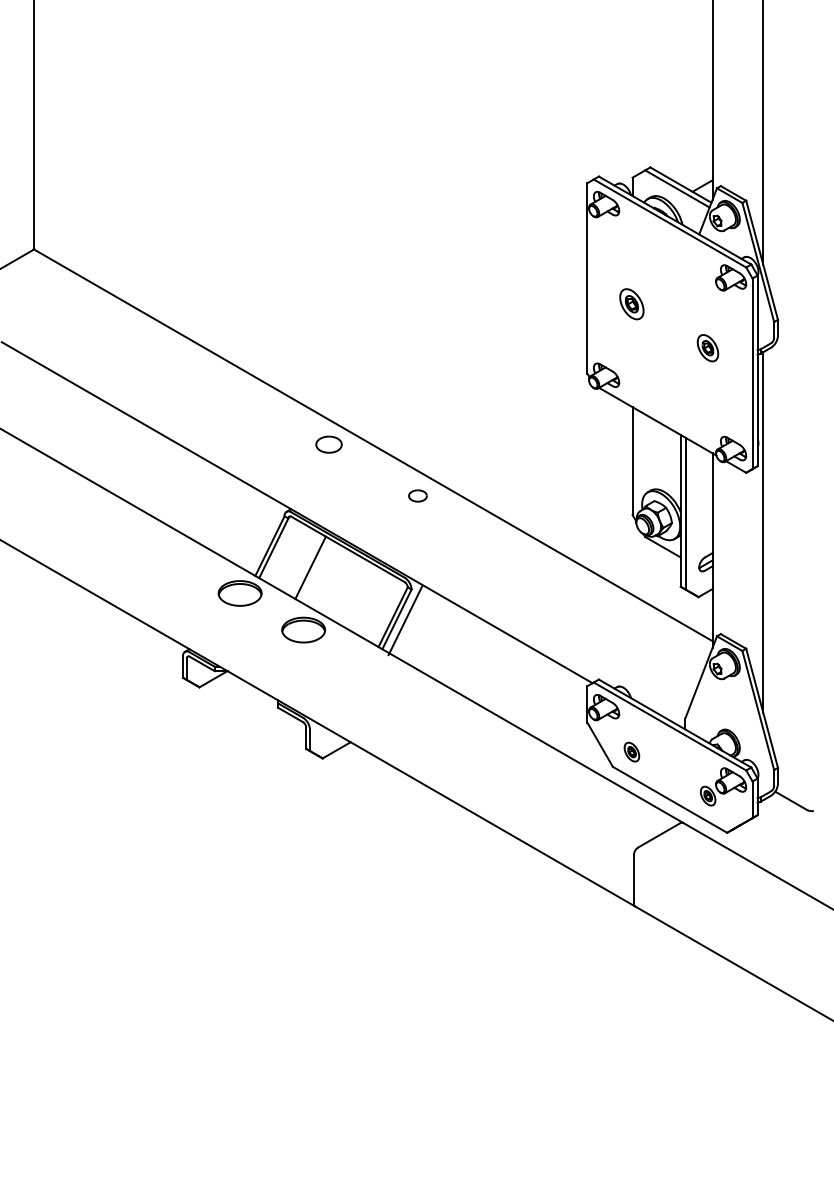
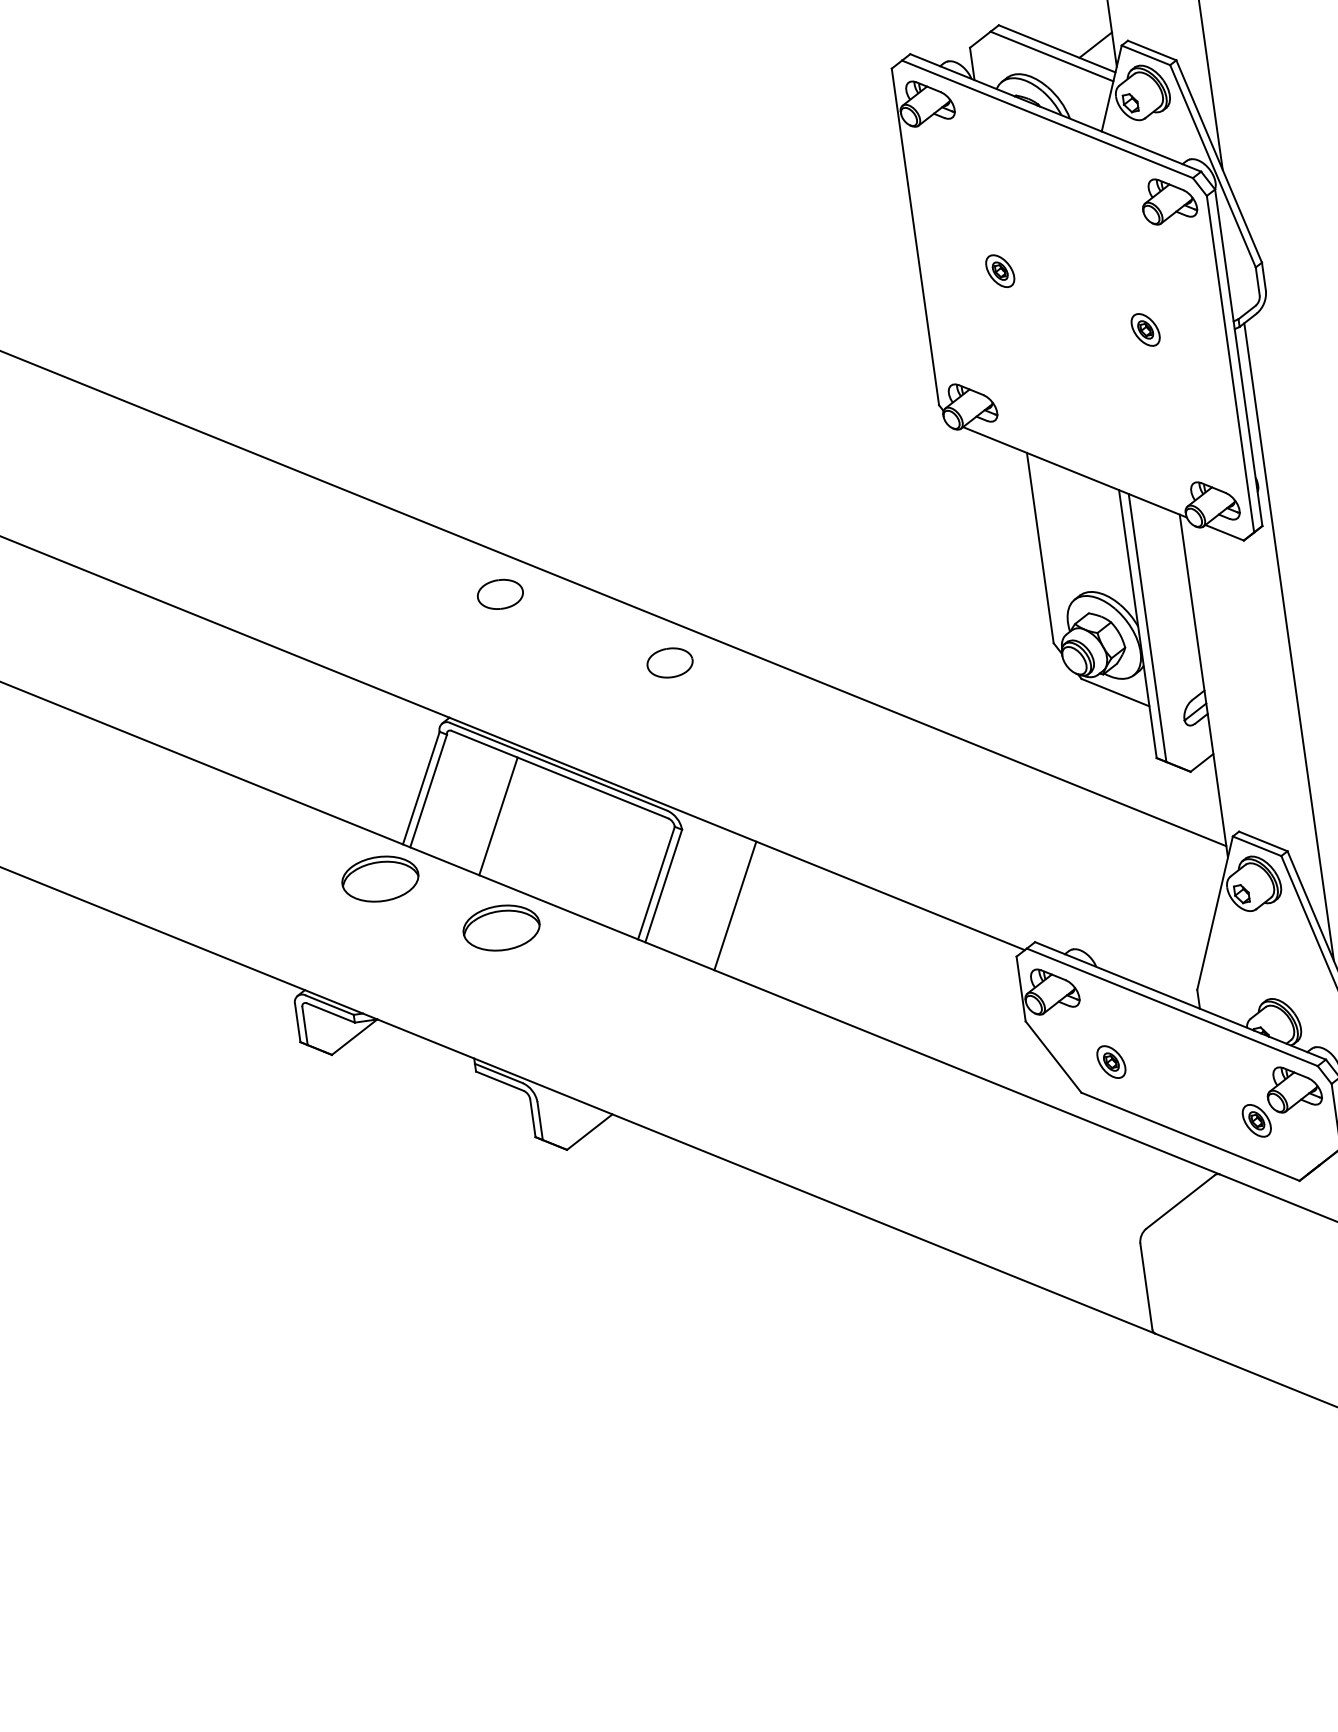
part: (631, 303) -> (999, 270), size x0.62
part: (708, 347) -> (1146, 328), size x0.71
part: (417, 495) -> (669, 662), size x1.43
line: (404, 620) -> (733, 905), moved

